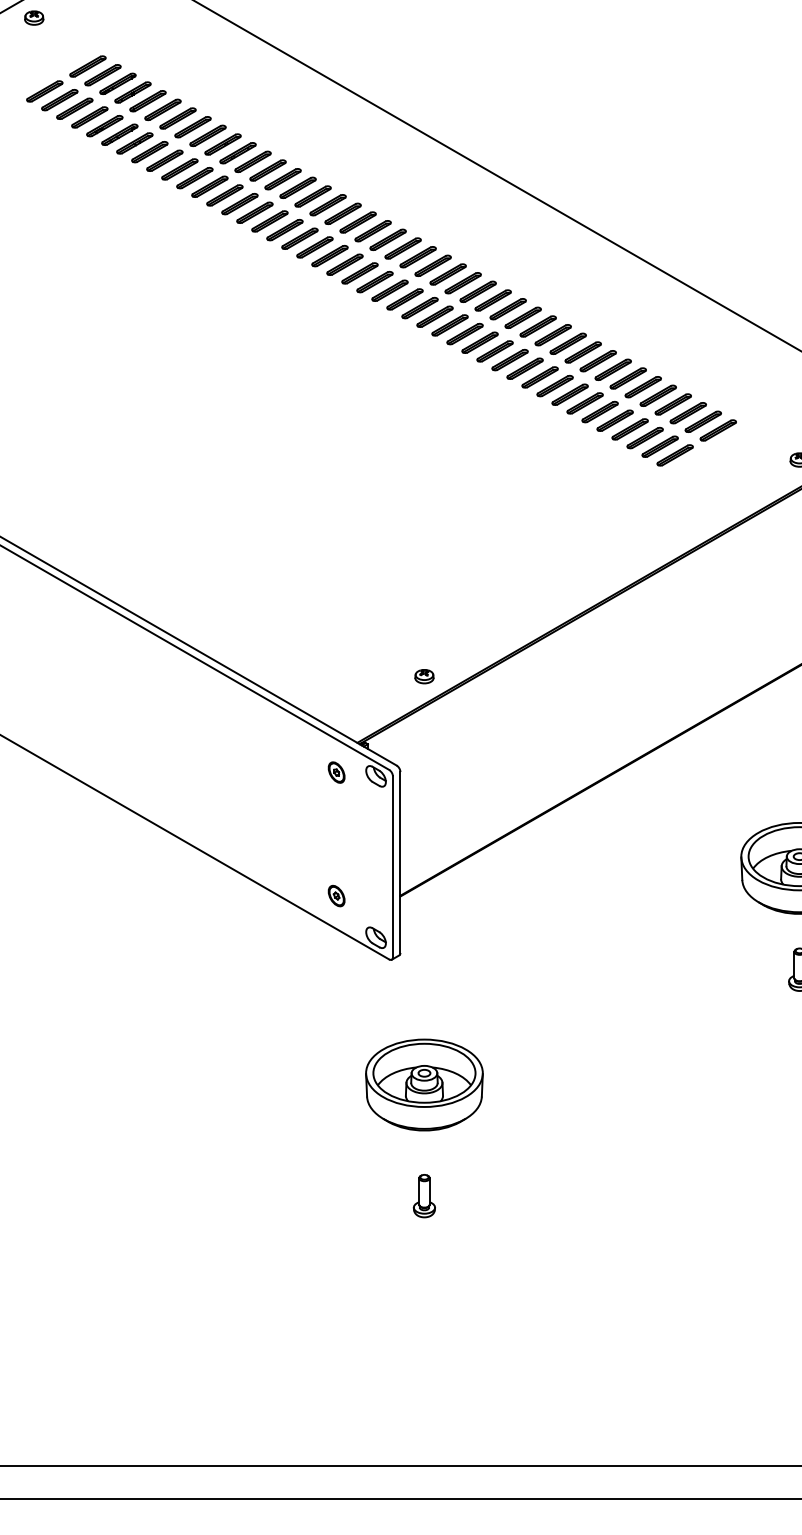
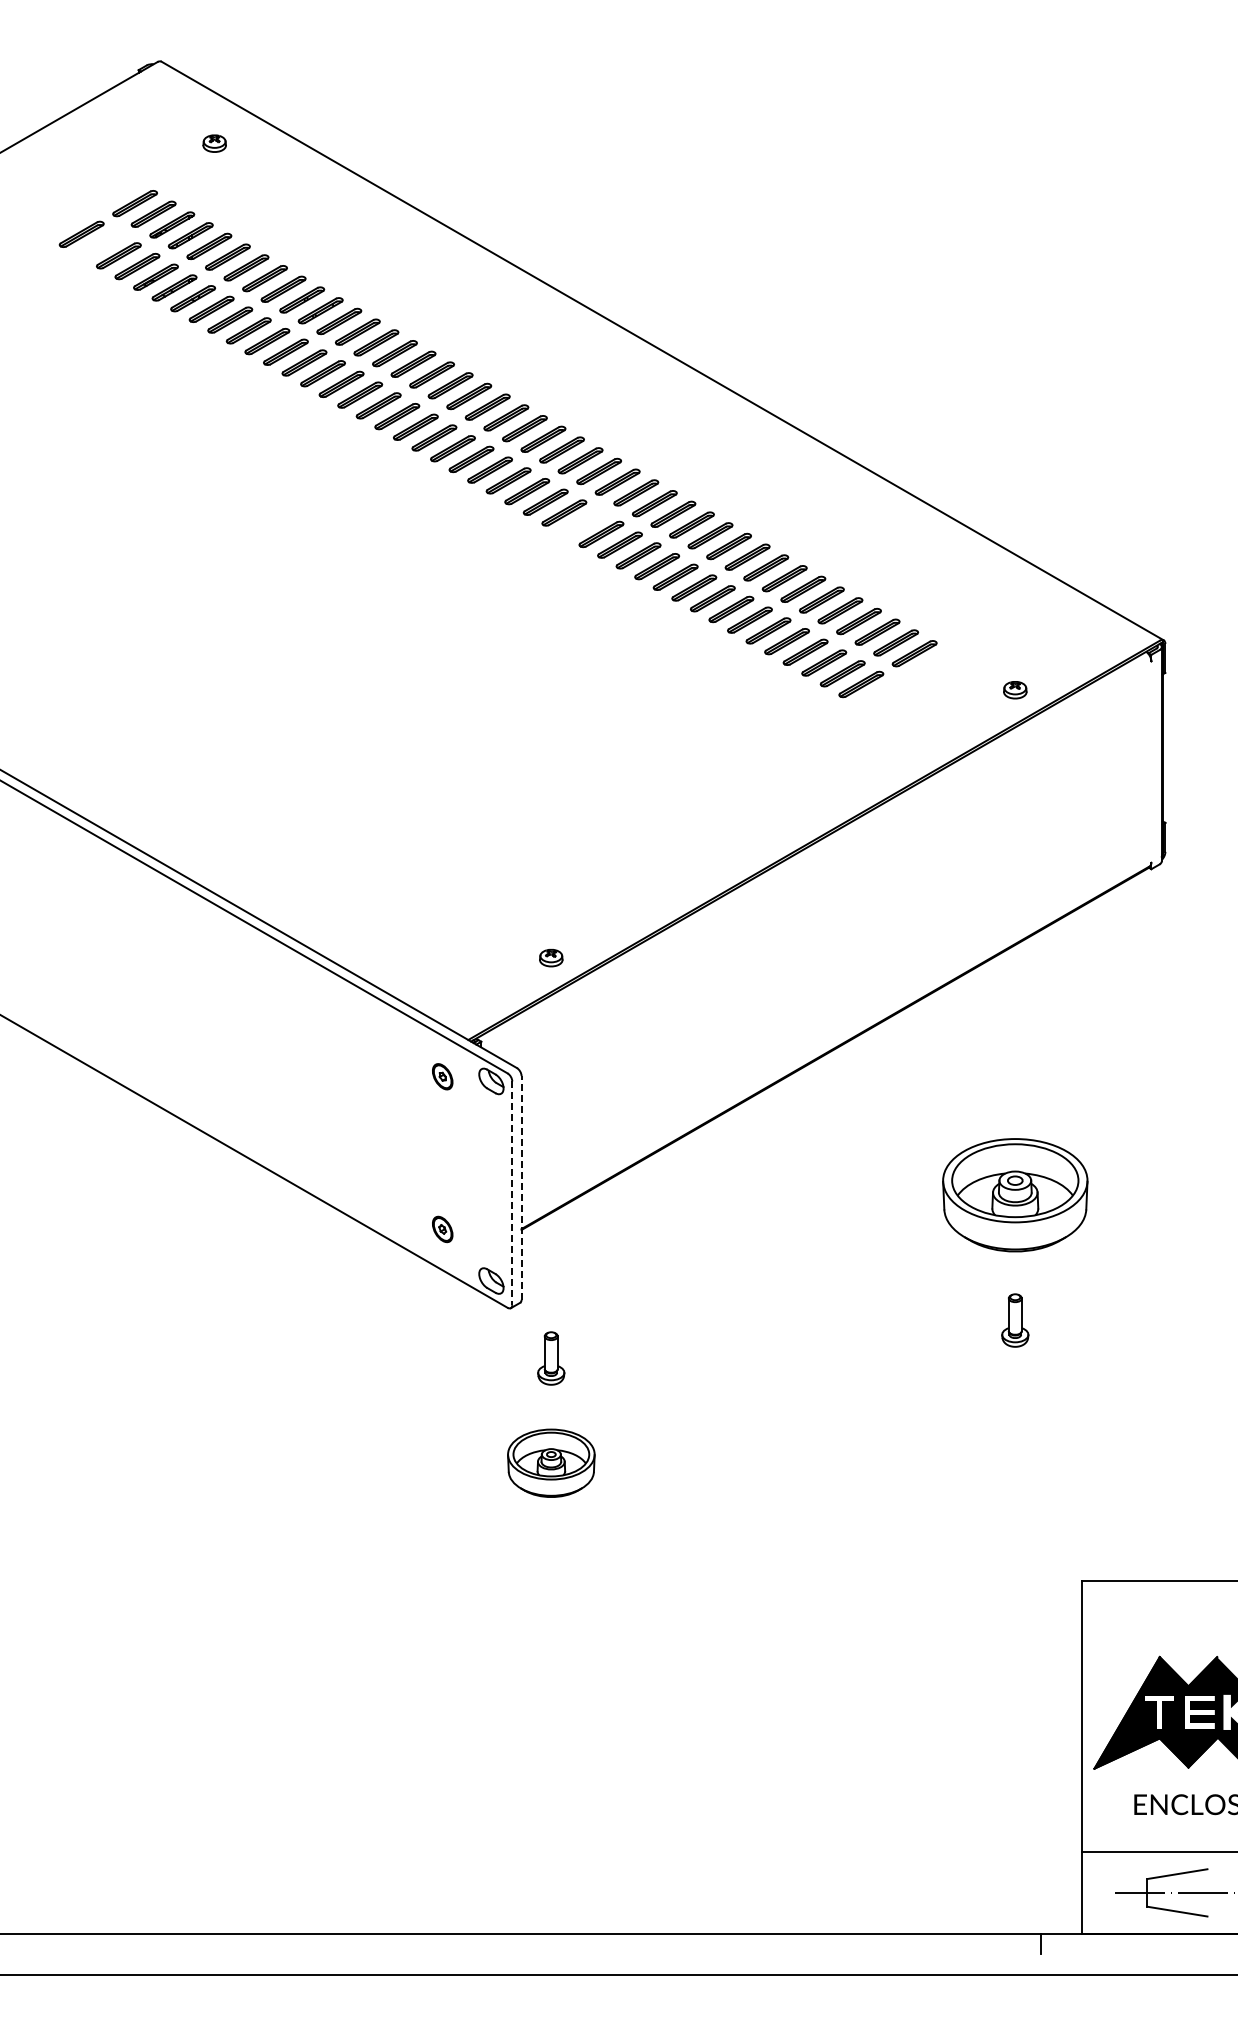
part: (34, 17) -> (214, 143), moved
part: (59, 99) -> (100, 244), removed
part: (449, 325) -> (582, 523), removed
line: (400, 862) -> (521, 1187), solid -> dashed
line: (393, 866) -> (512, 1193), solid -> dashed
part: (424, 1085) -> (551, 1463), size x0.6
part: (424, 1196) -> (551, 1358), moved

